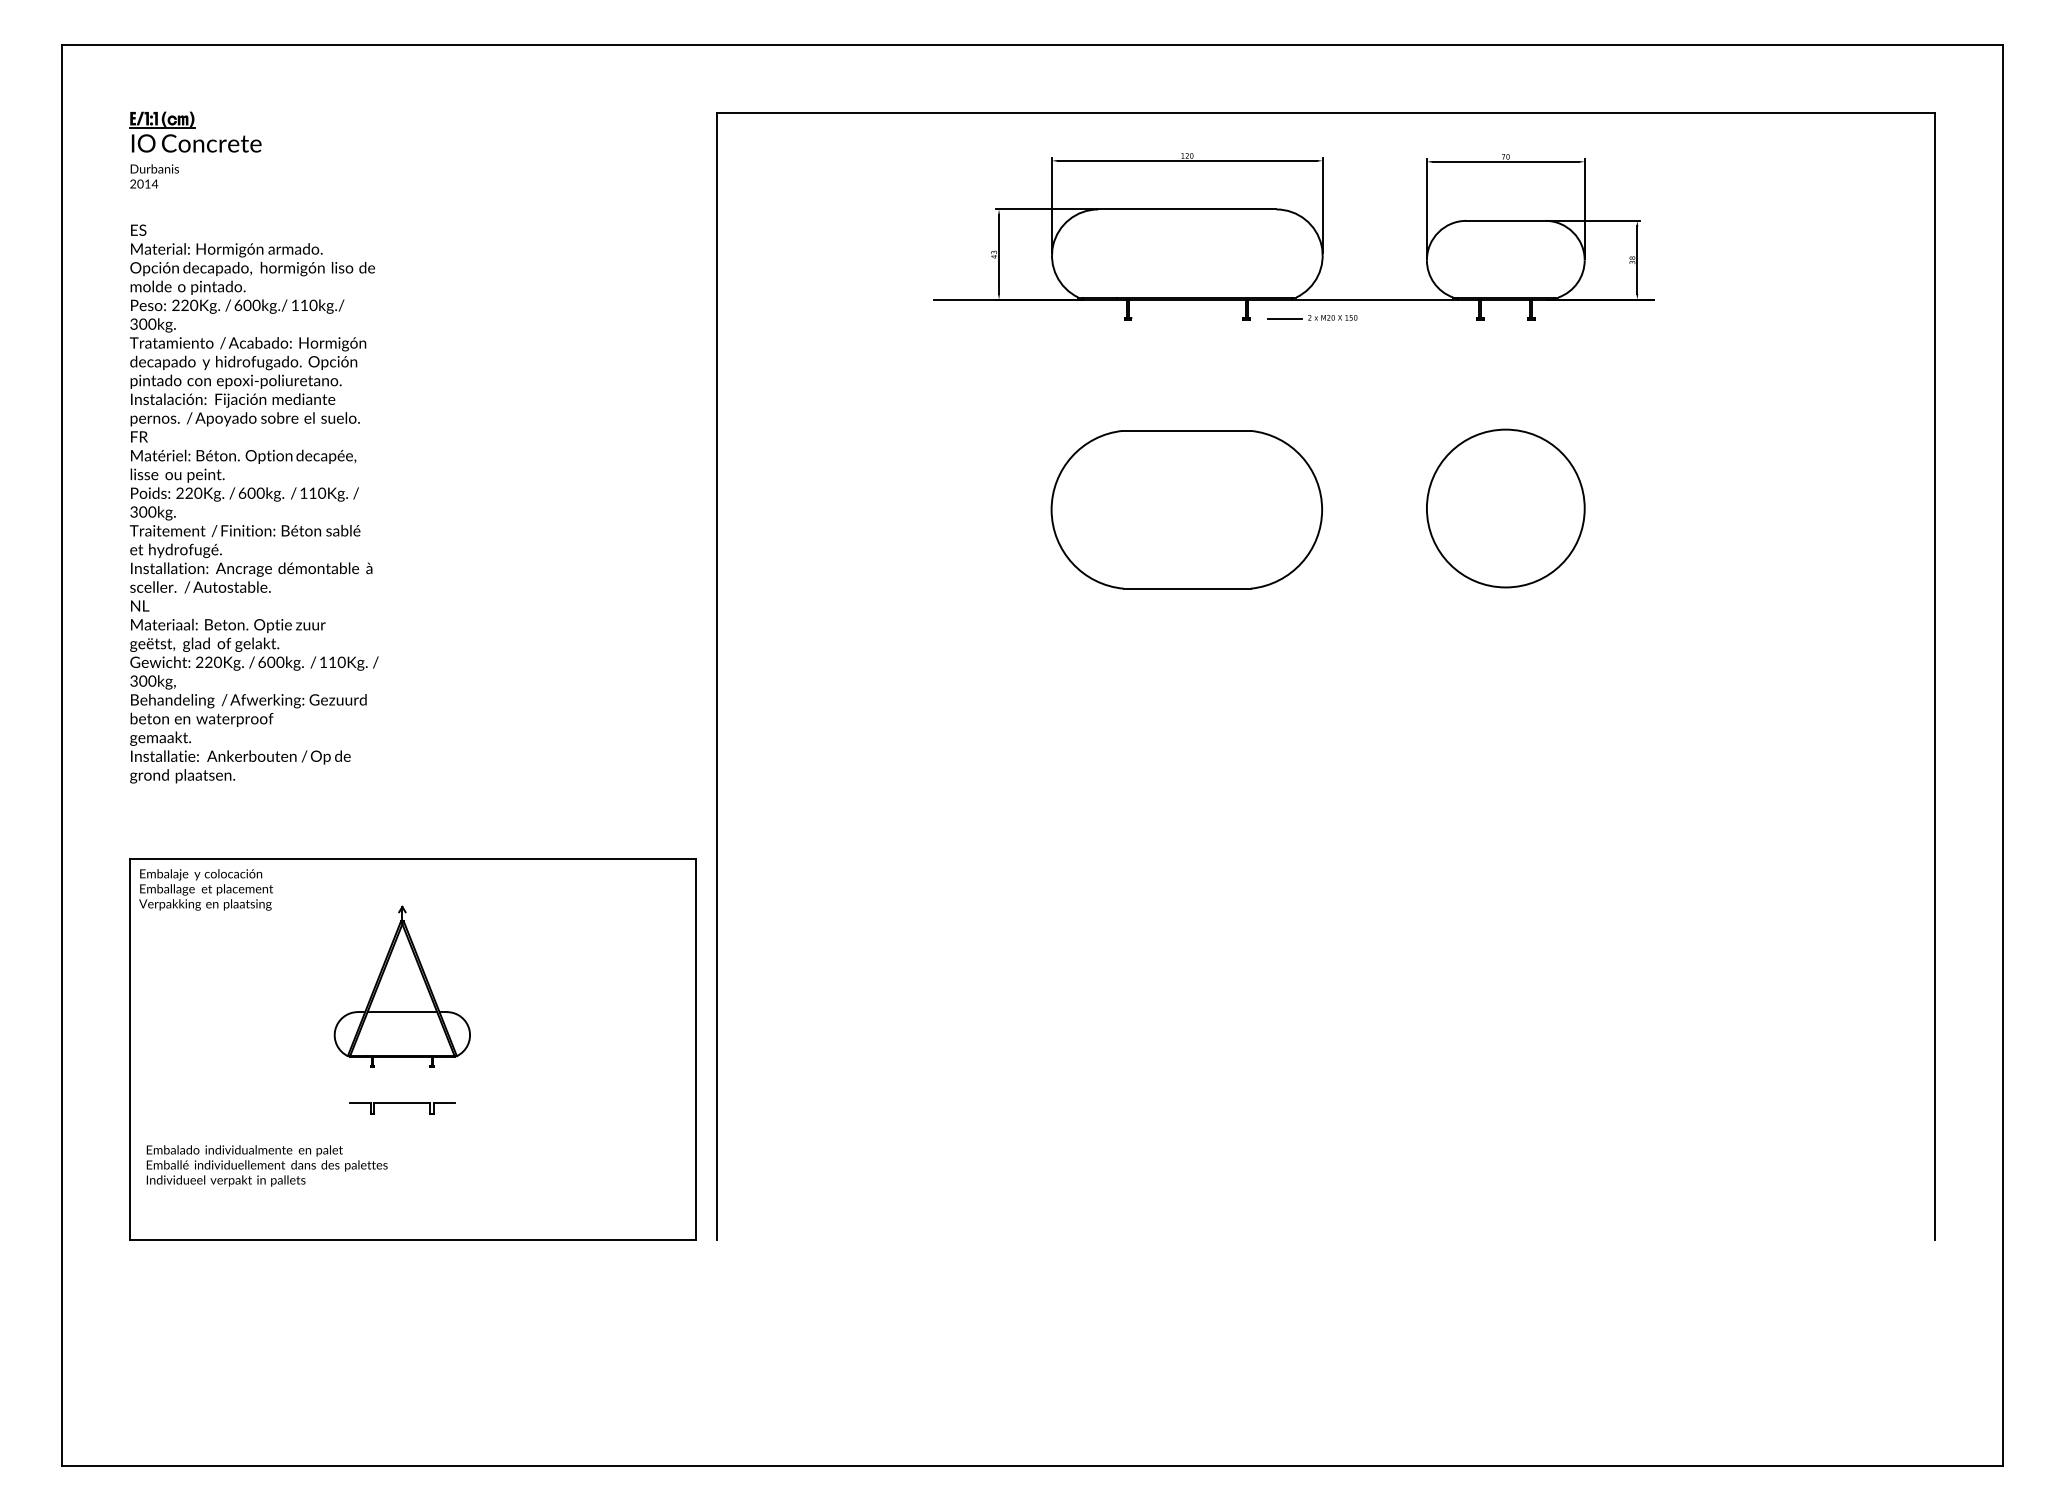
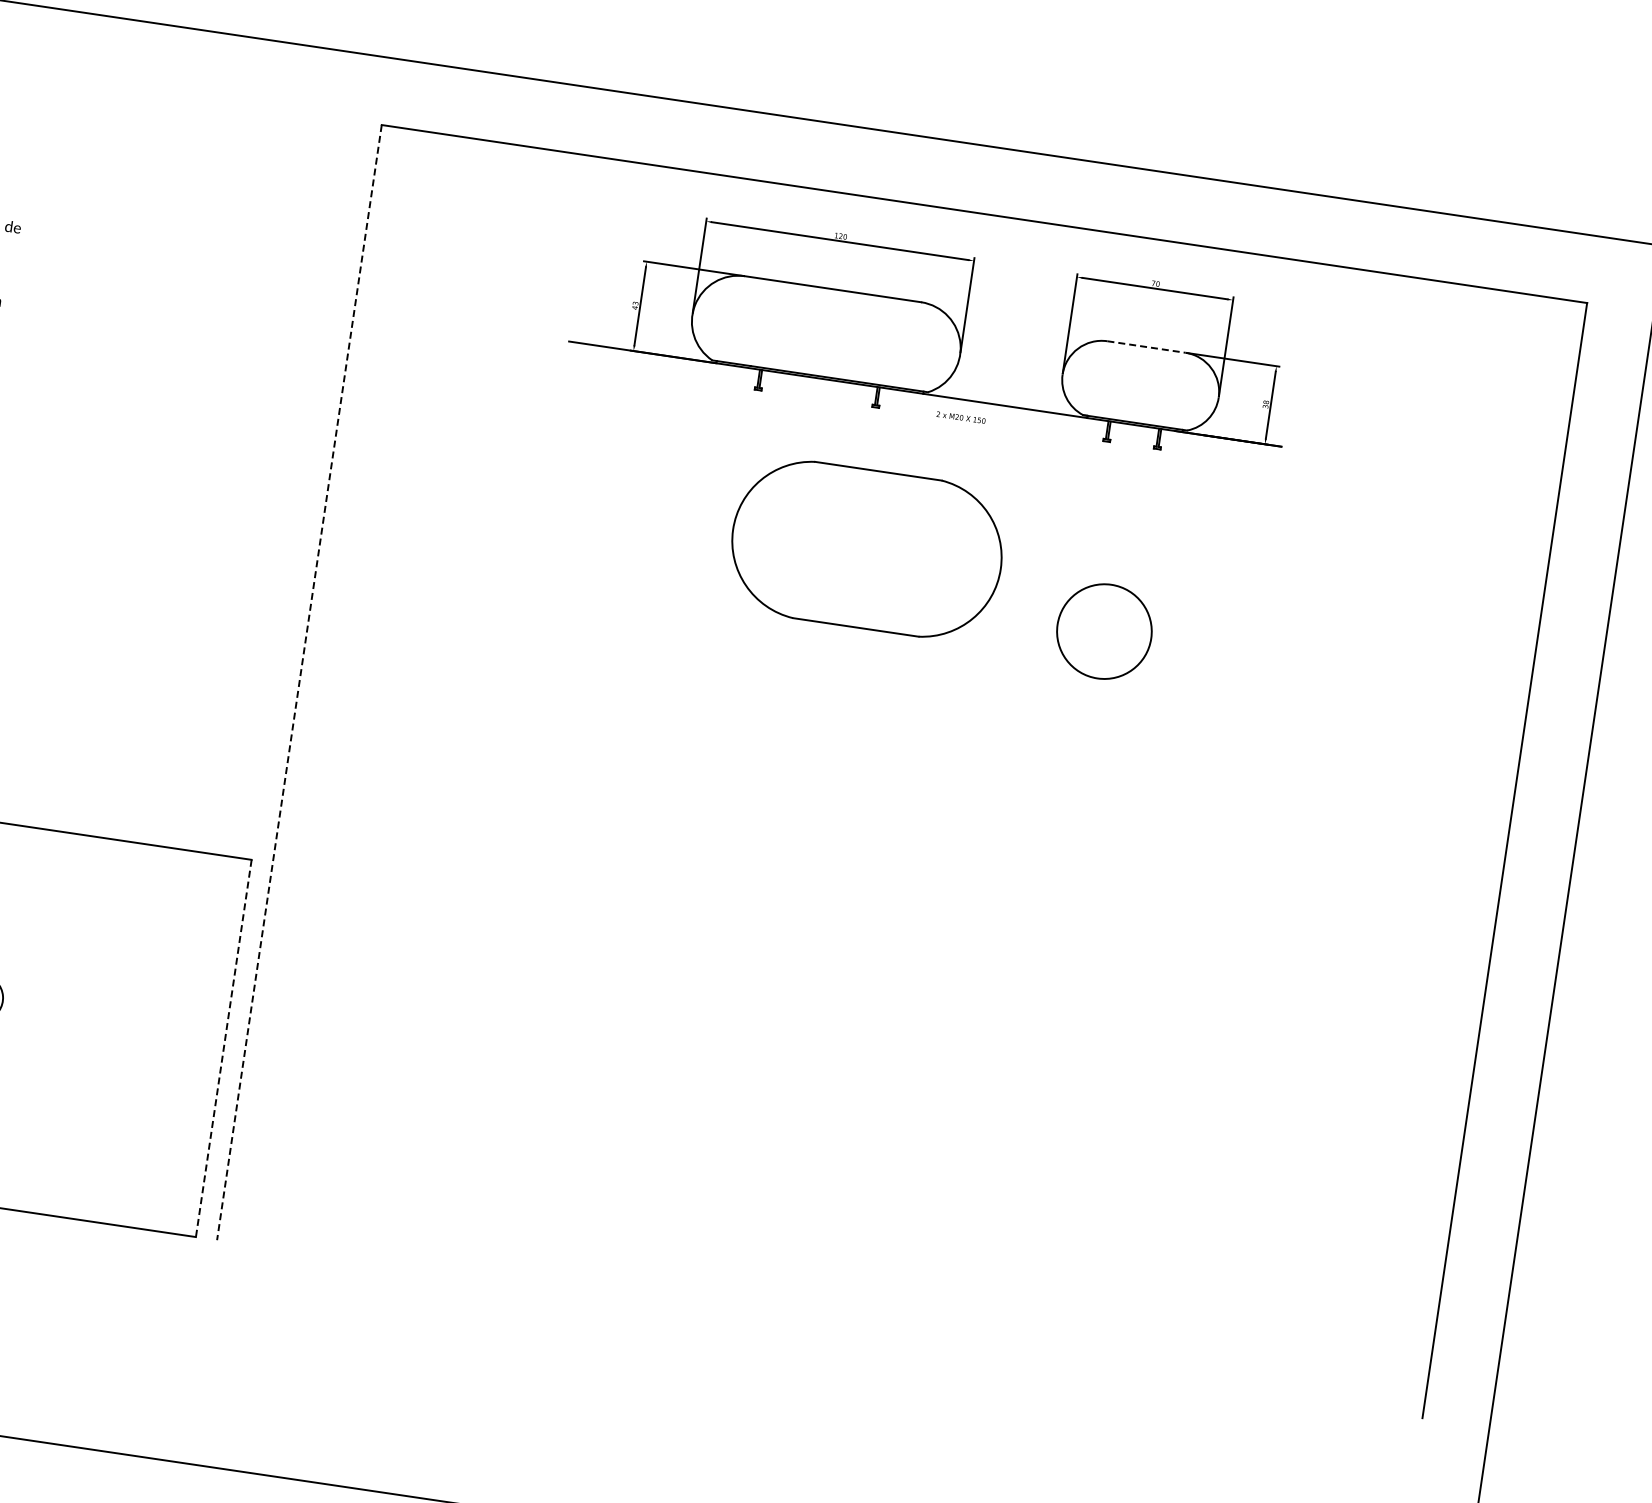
line: (1506, 220) -> (1147, 346), solid -> dashed
line: (1284, 318) -> (913, 411), removed
circle: (1505, 508) -> (1104, 631), size x0.6
part: (1186, 509) -> (866, 548), moved
line: (716, 676) -> (299, 682), solid -> dashed
line: (695, 1049) -> (223, 1048), solid -> dashed

